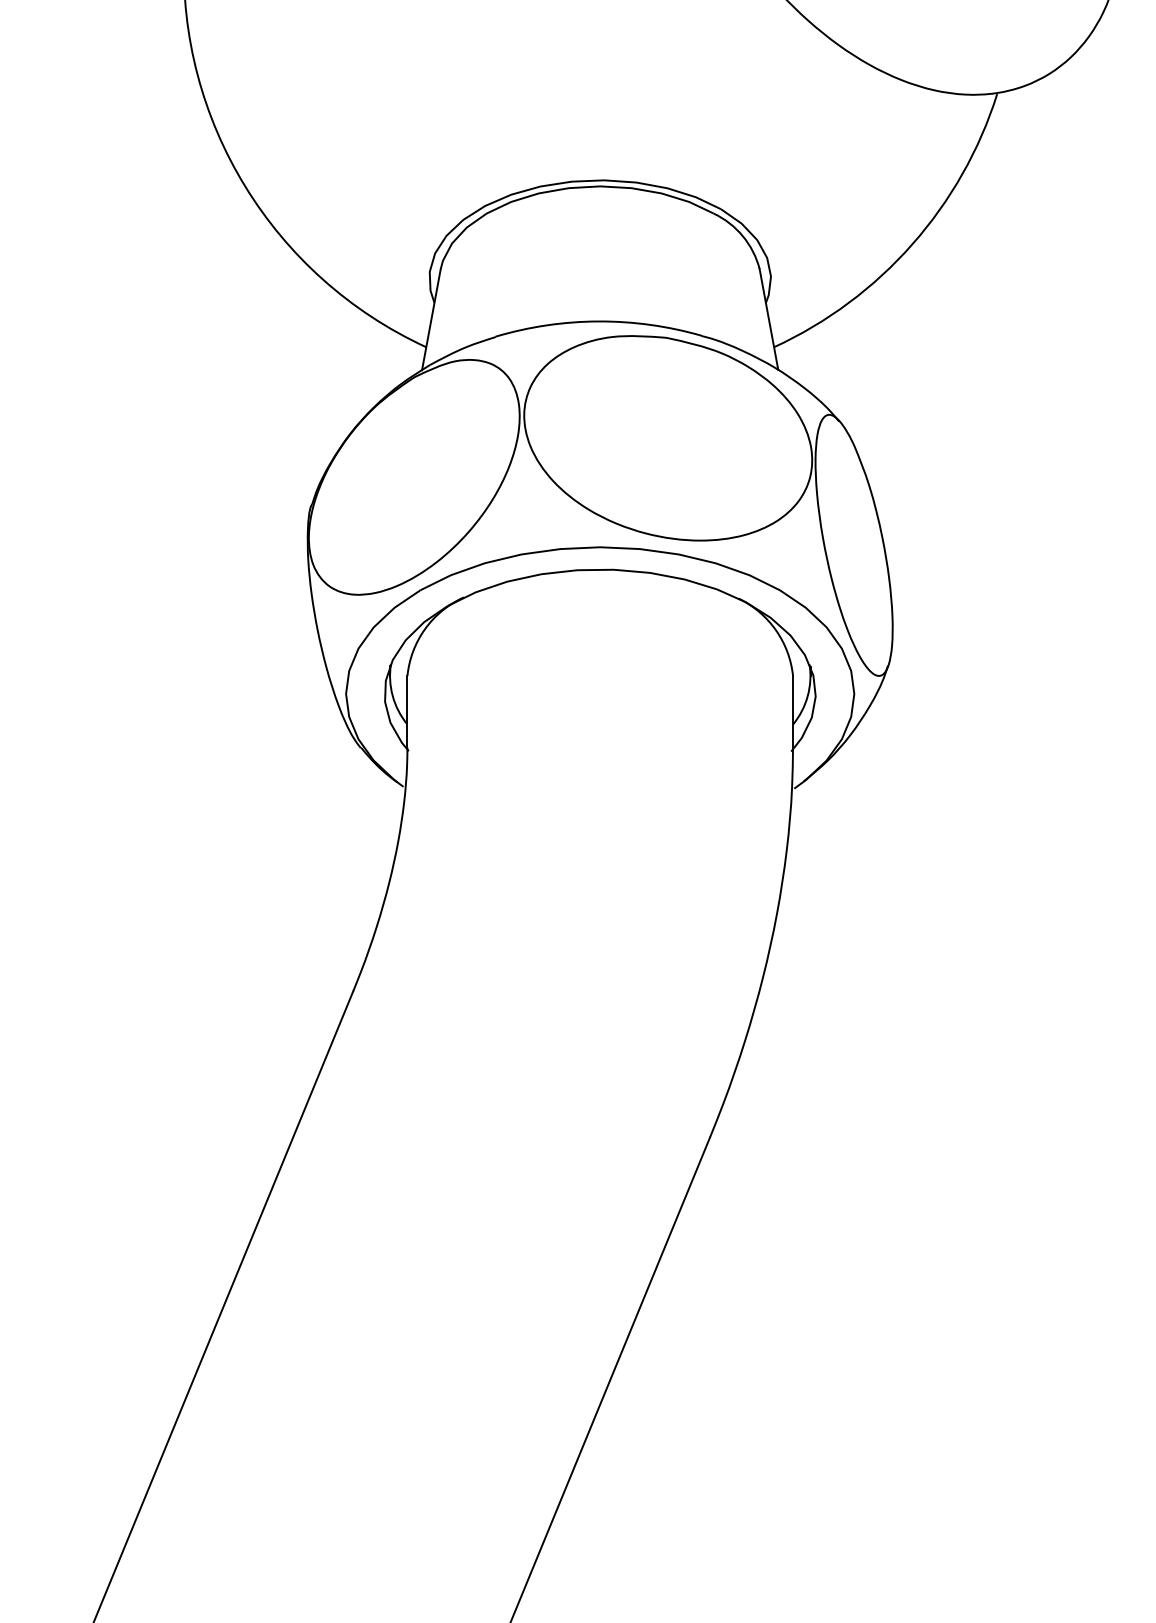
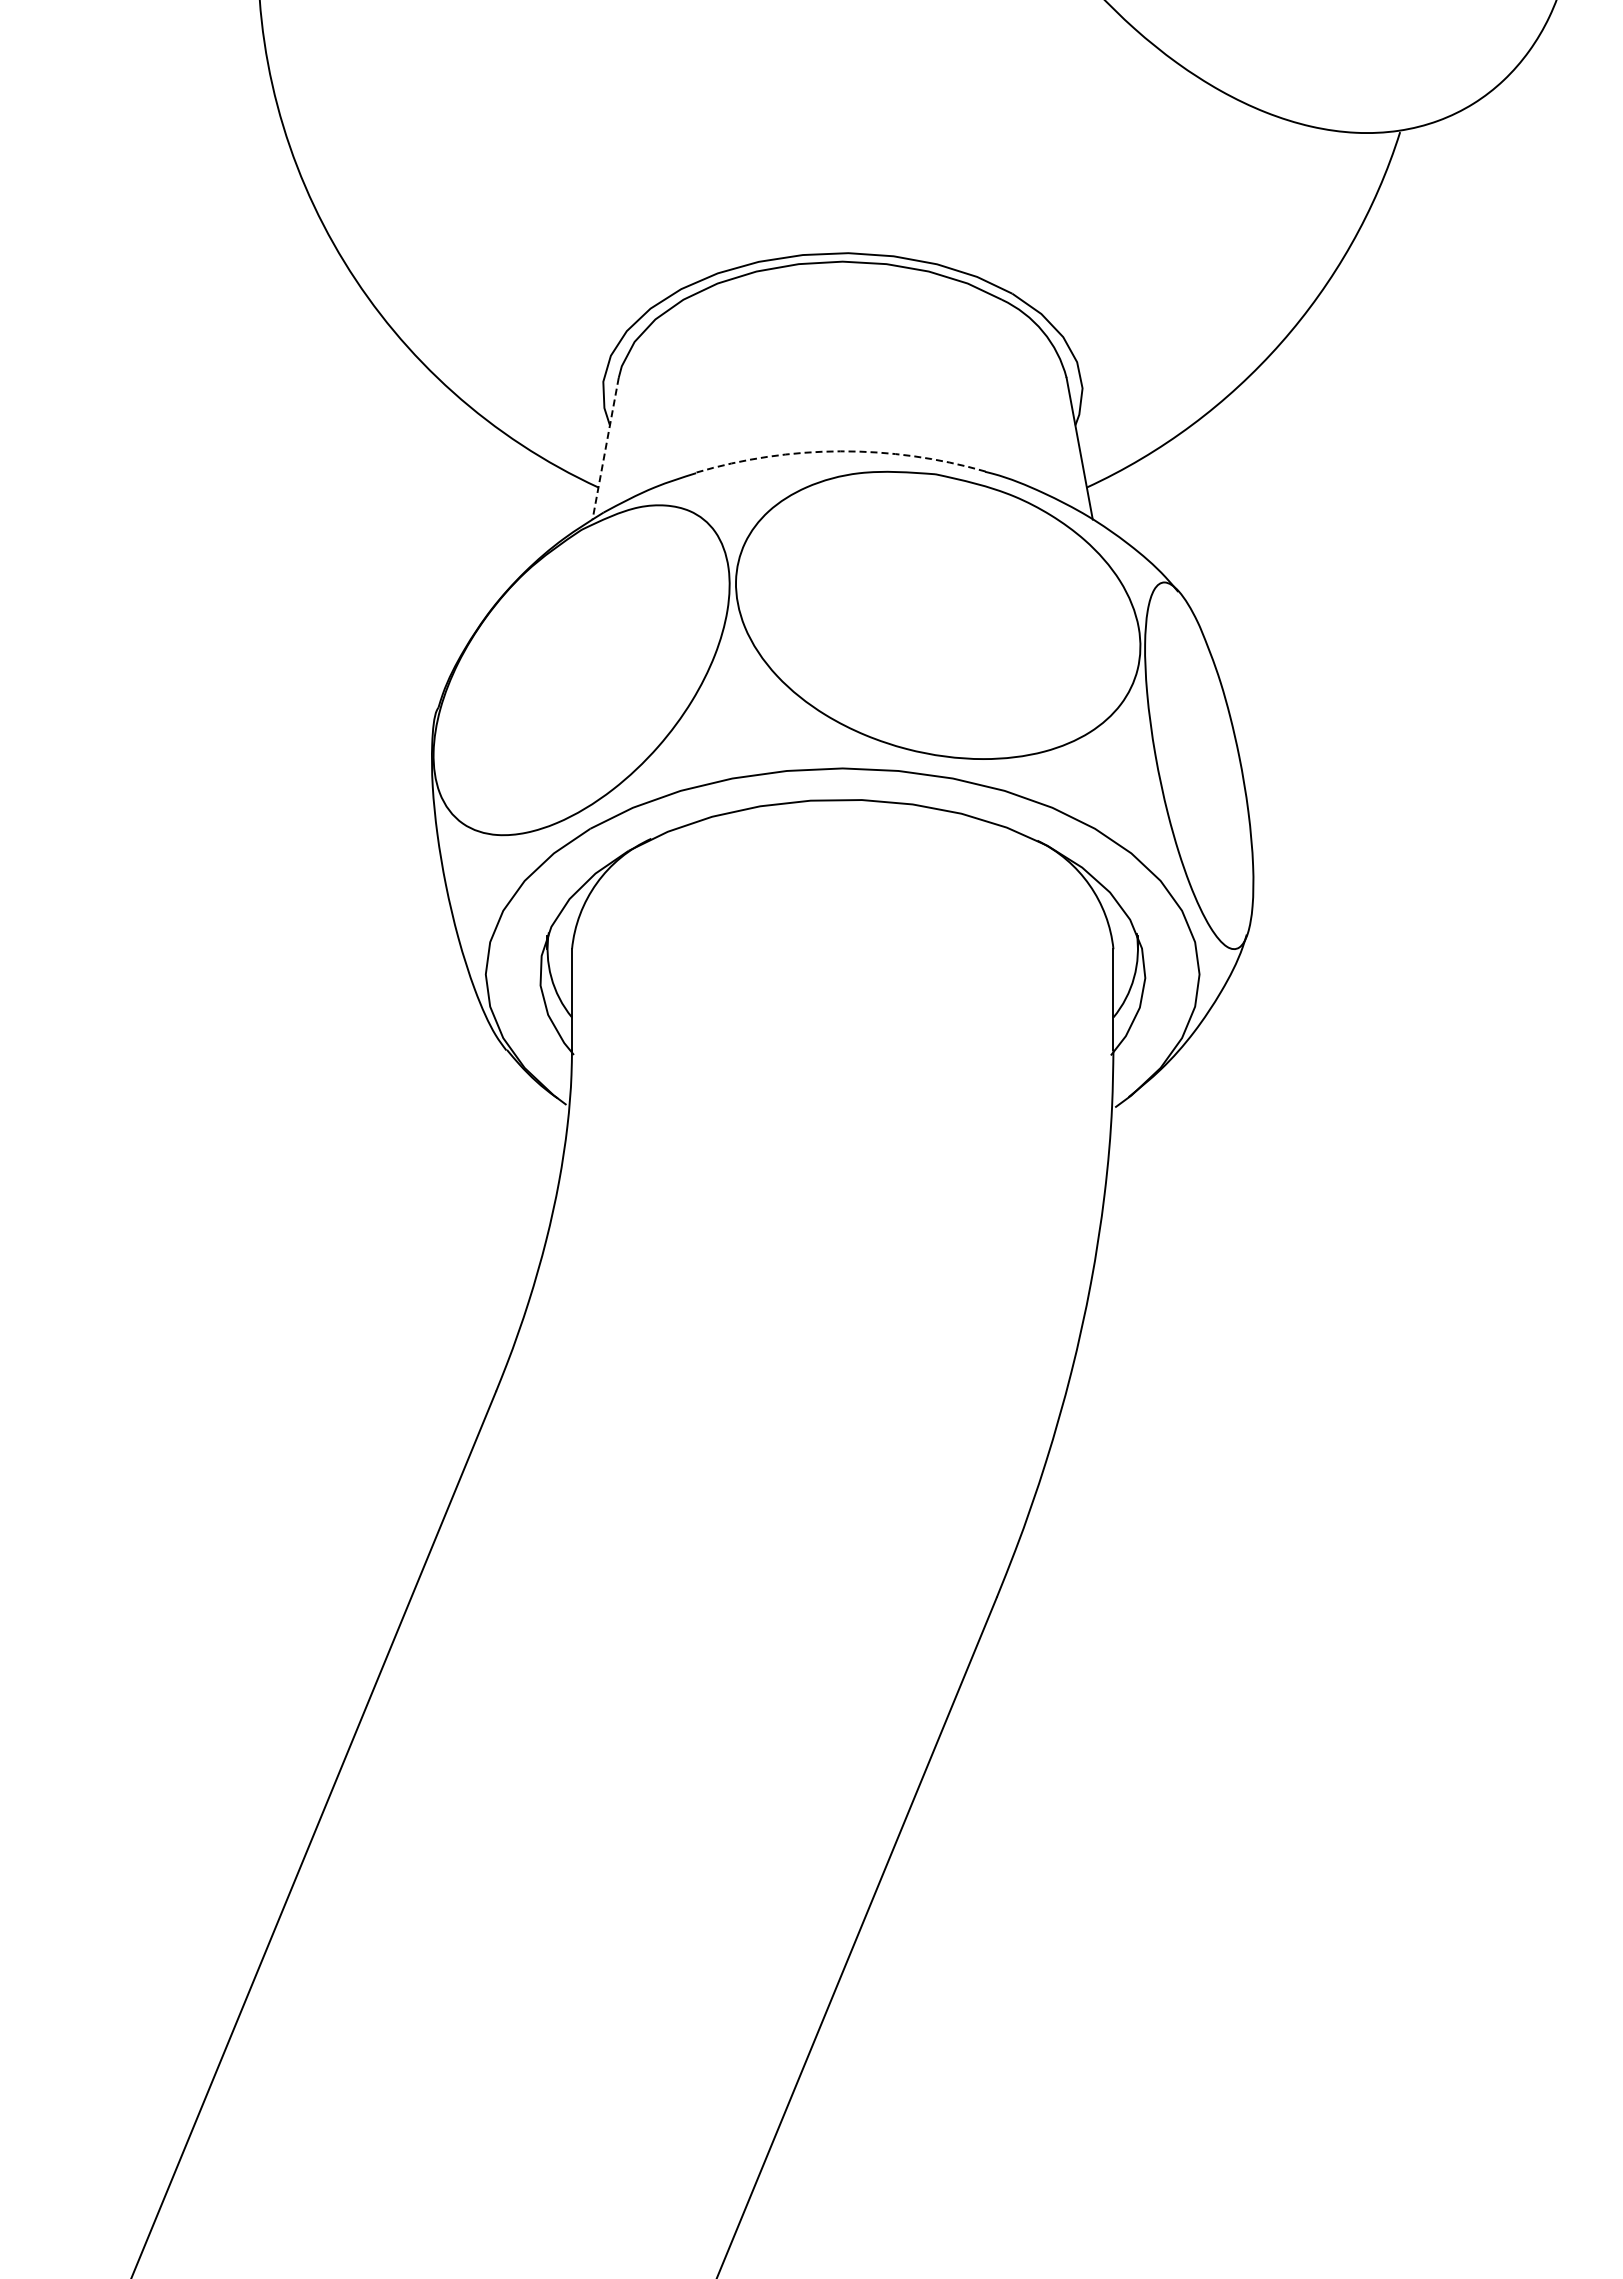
line: (431, 320) -> (605, 449), solid -> dashed
arc: (598, 321) -> (840, 451), solid -> dashed

